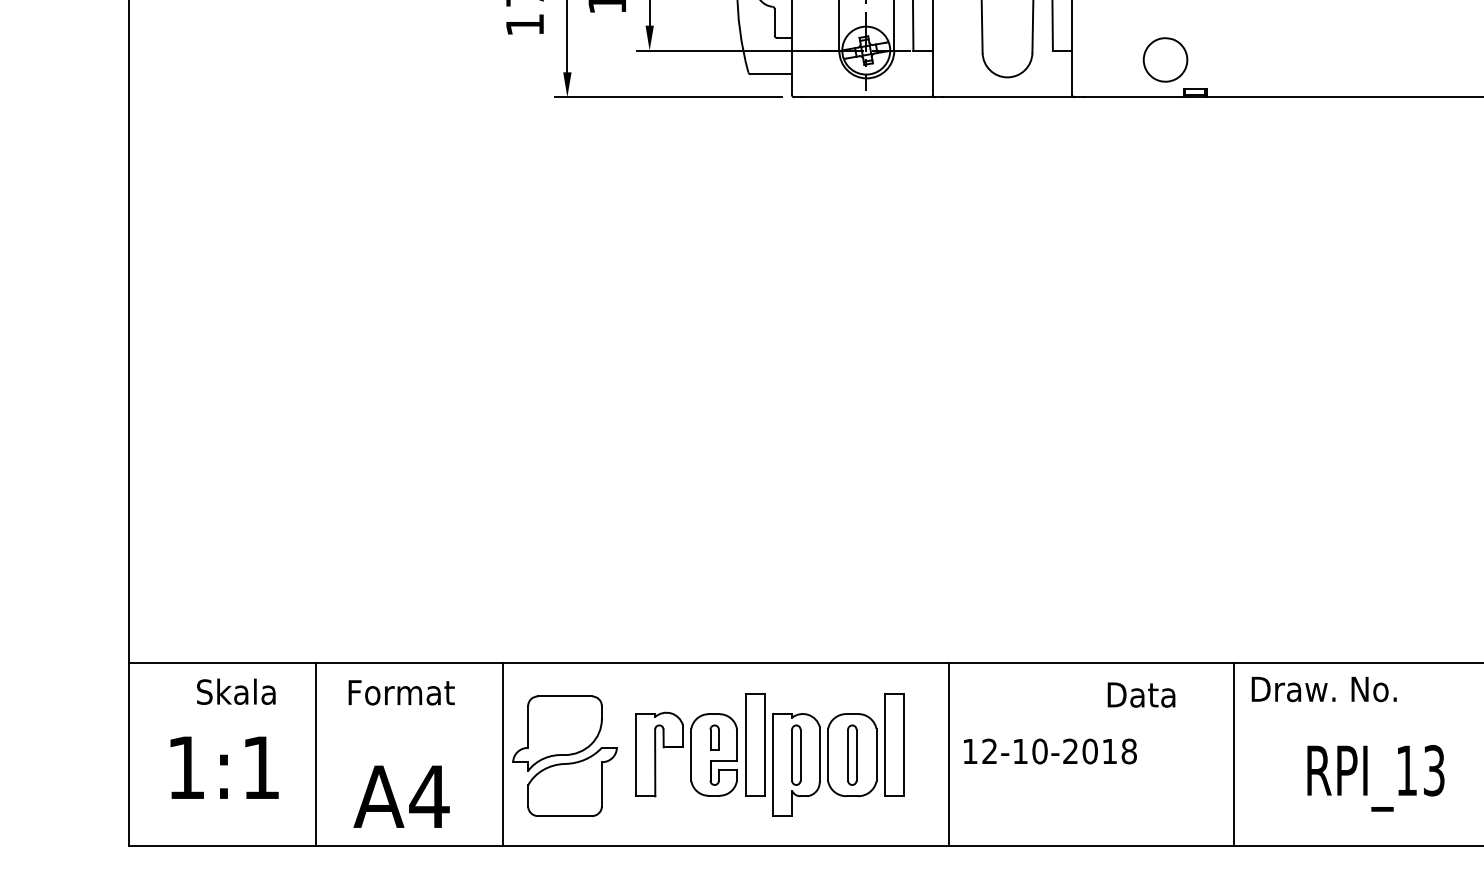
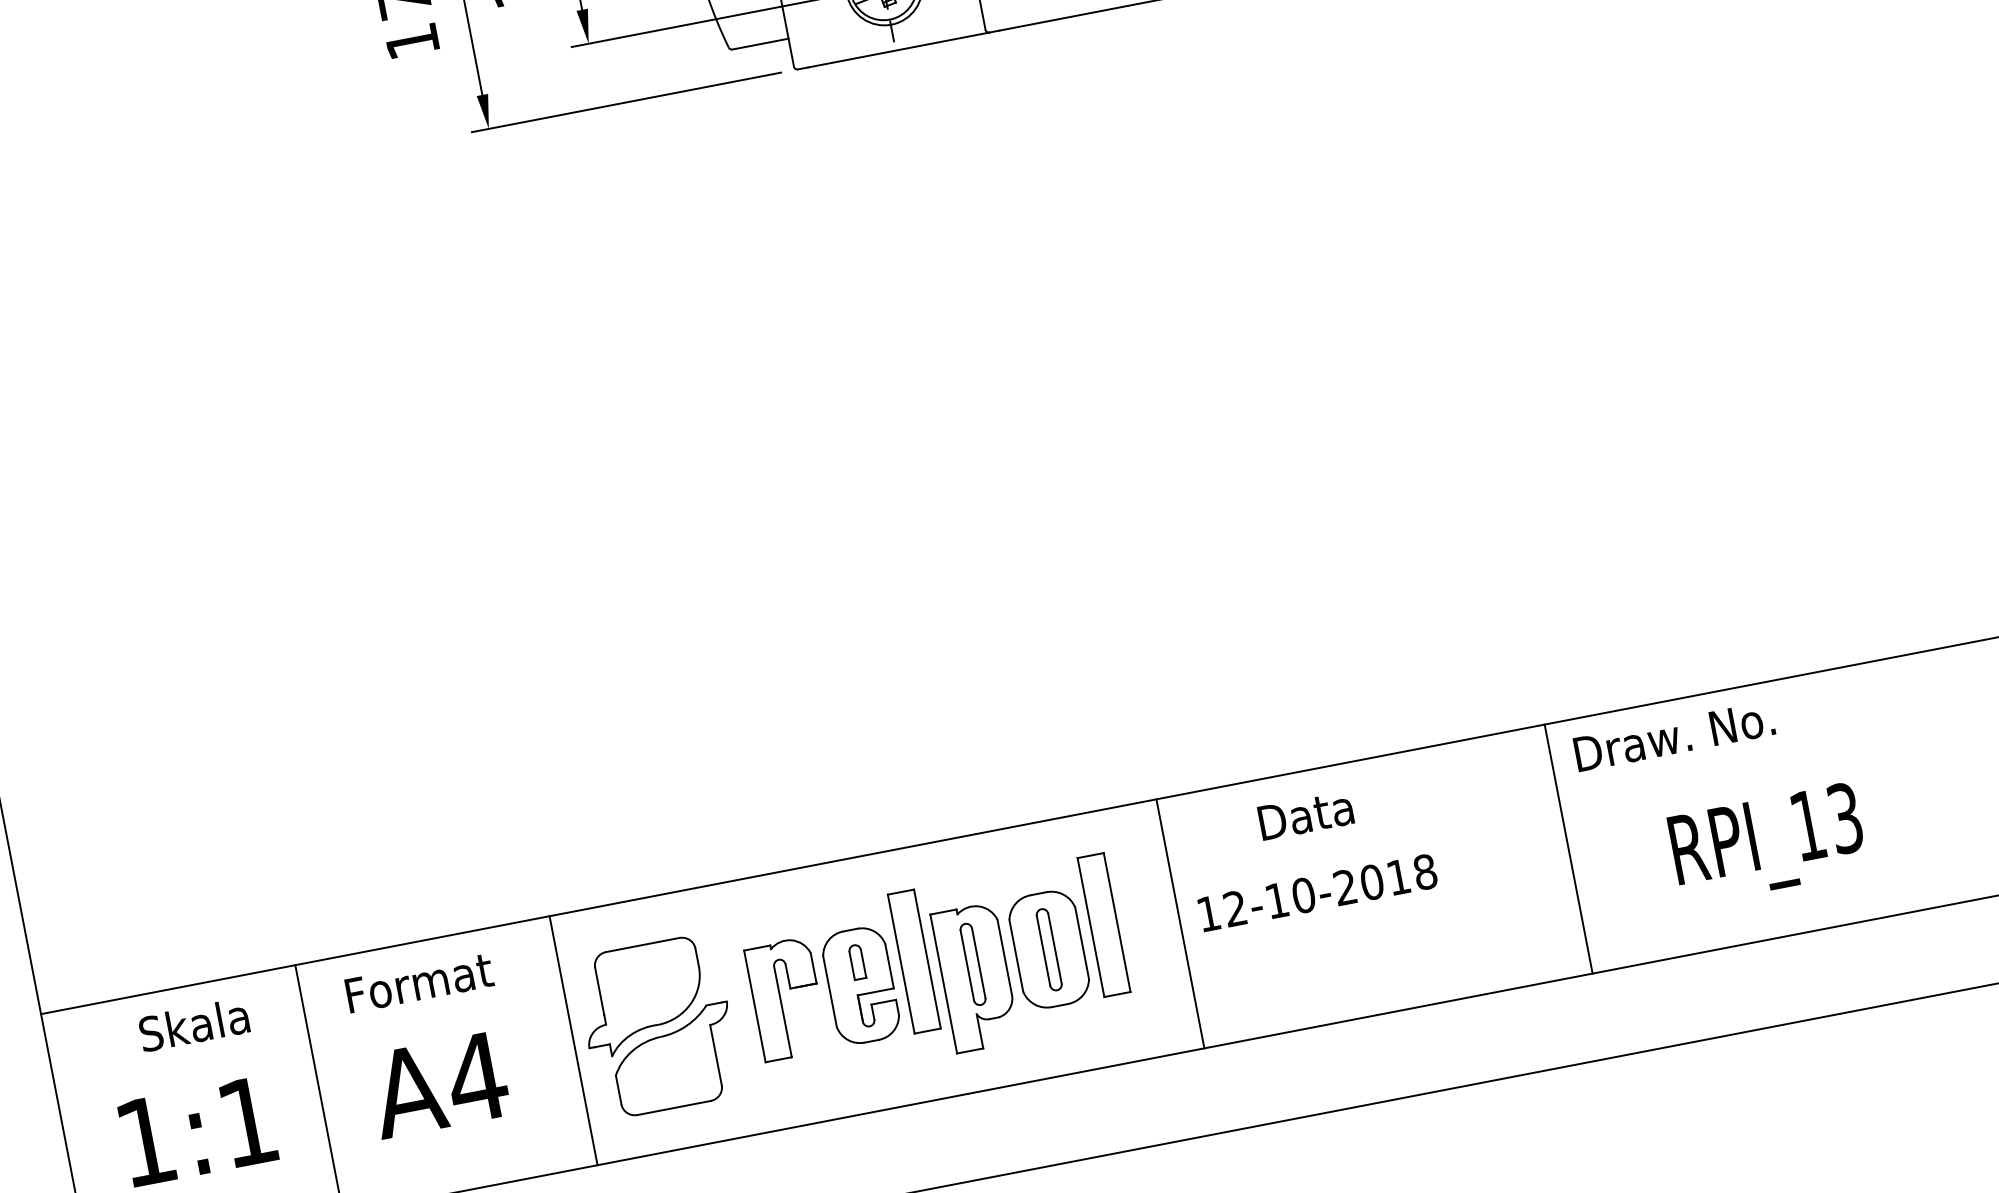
text: (1141, 694) -> (1305, 814), moved
text: (401, 796) -> (438, 1084), moved

